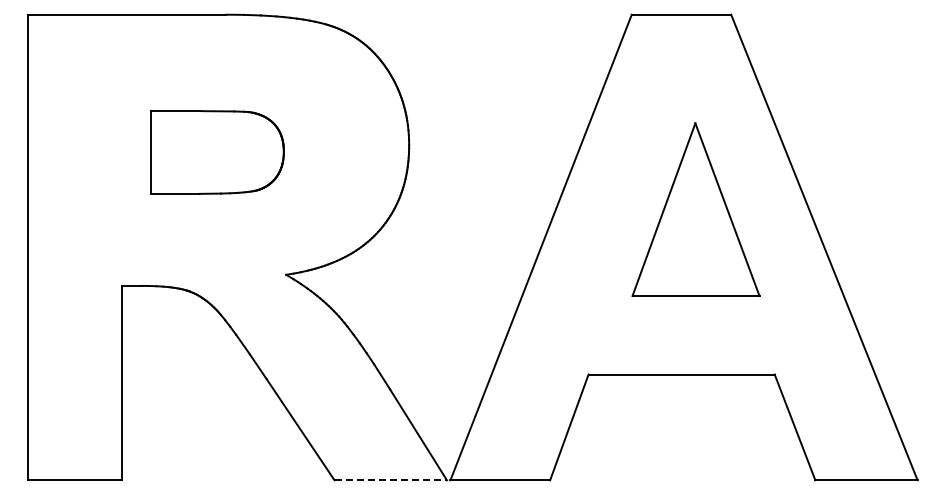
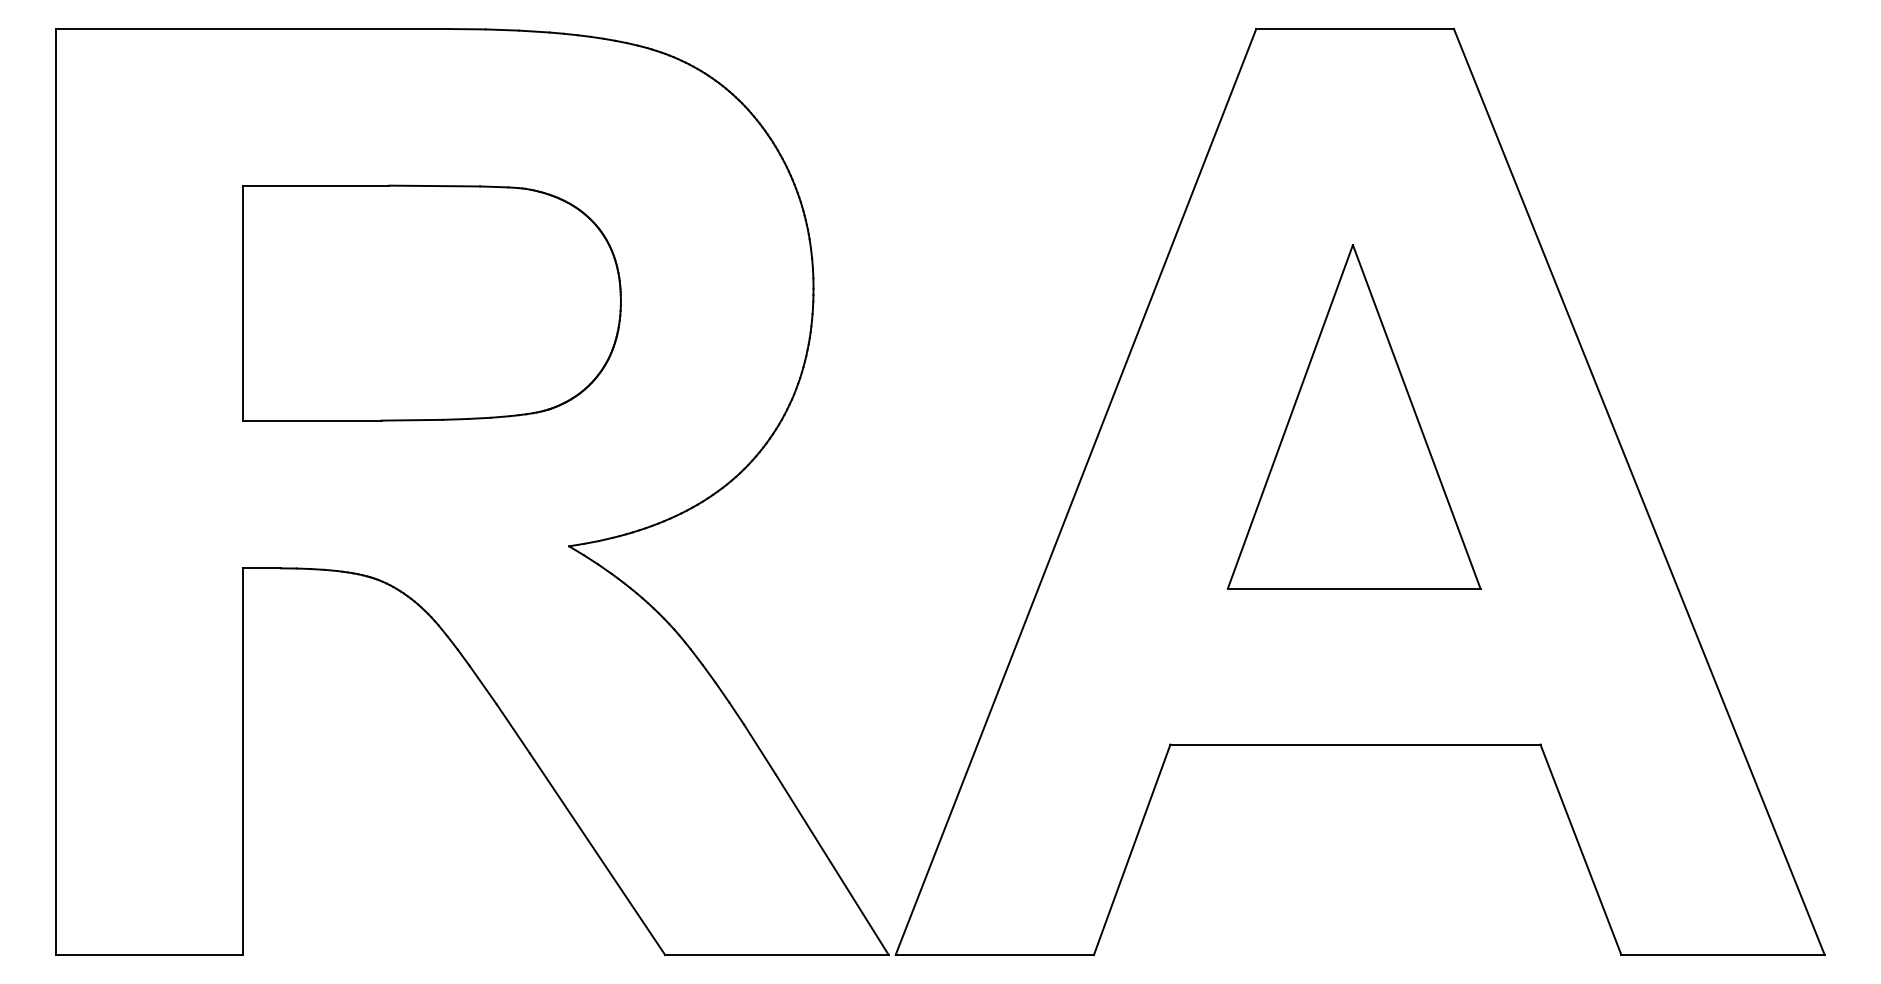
part: (217, 152) -> (432, 303), size x1.43
part: (695, 209) -> (1353, 416), moved
line: (391, 480) -> (778, 955), dashed -> solid

